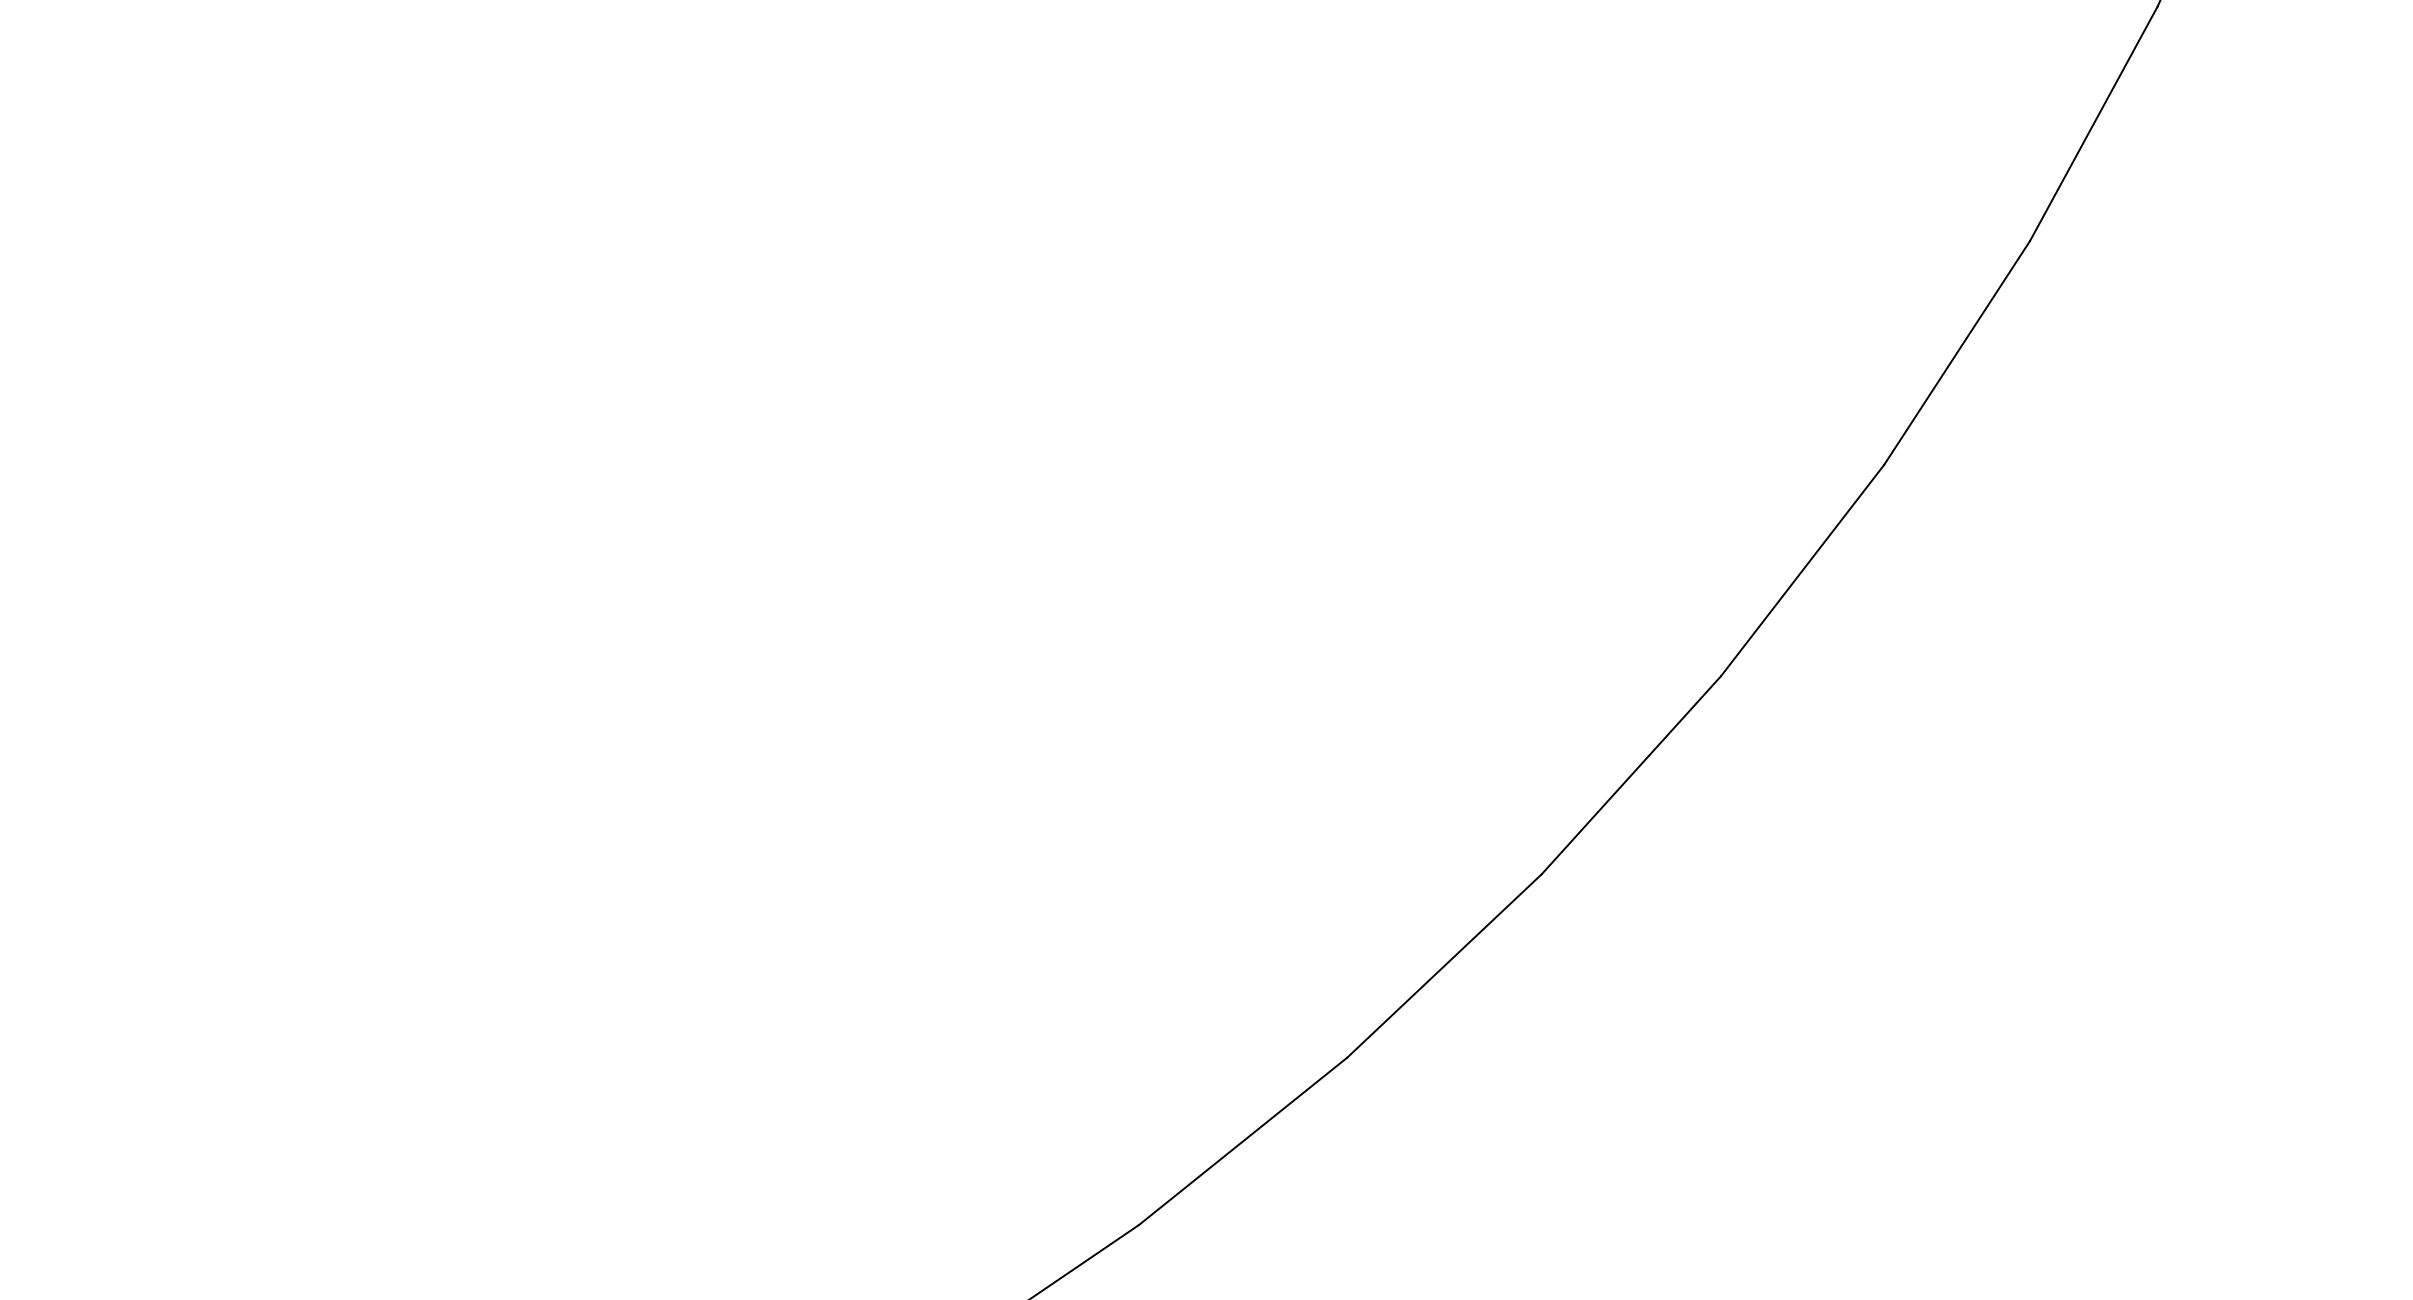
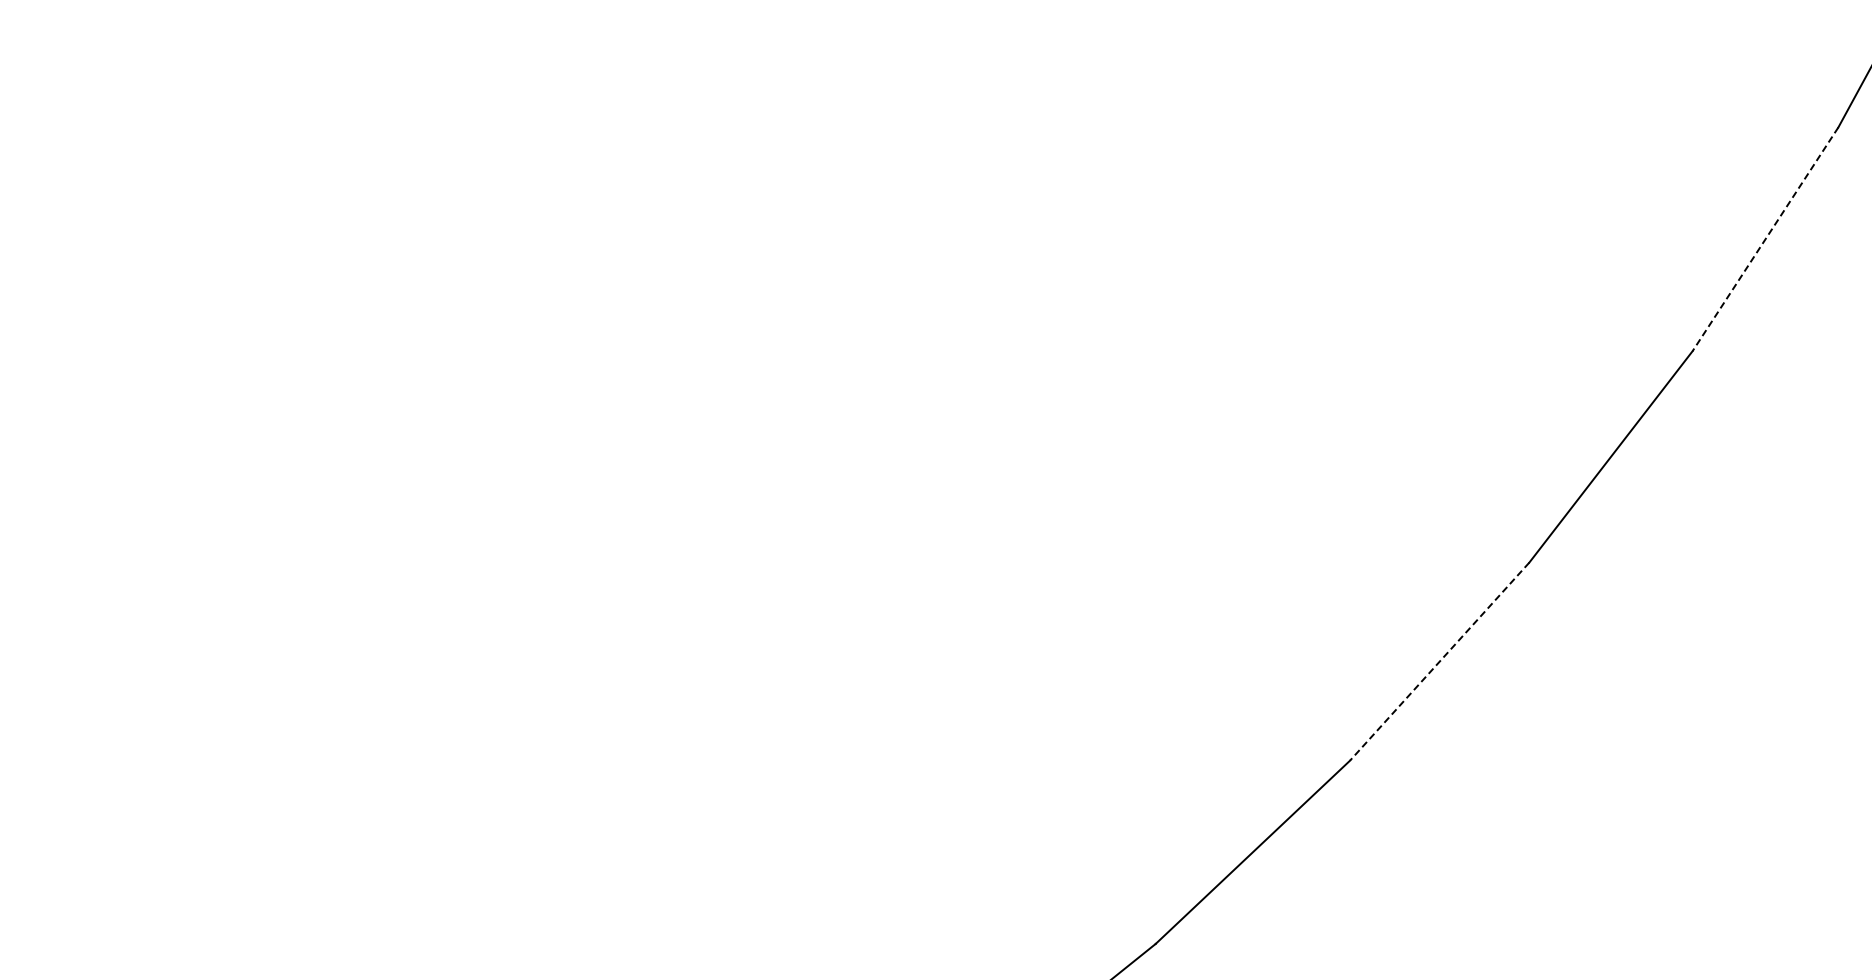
line: (1957, 353) -> (1765, 239), solid -> dashed
line: (1631, 775) -> (1439, 661), solid -> dashed

